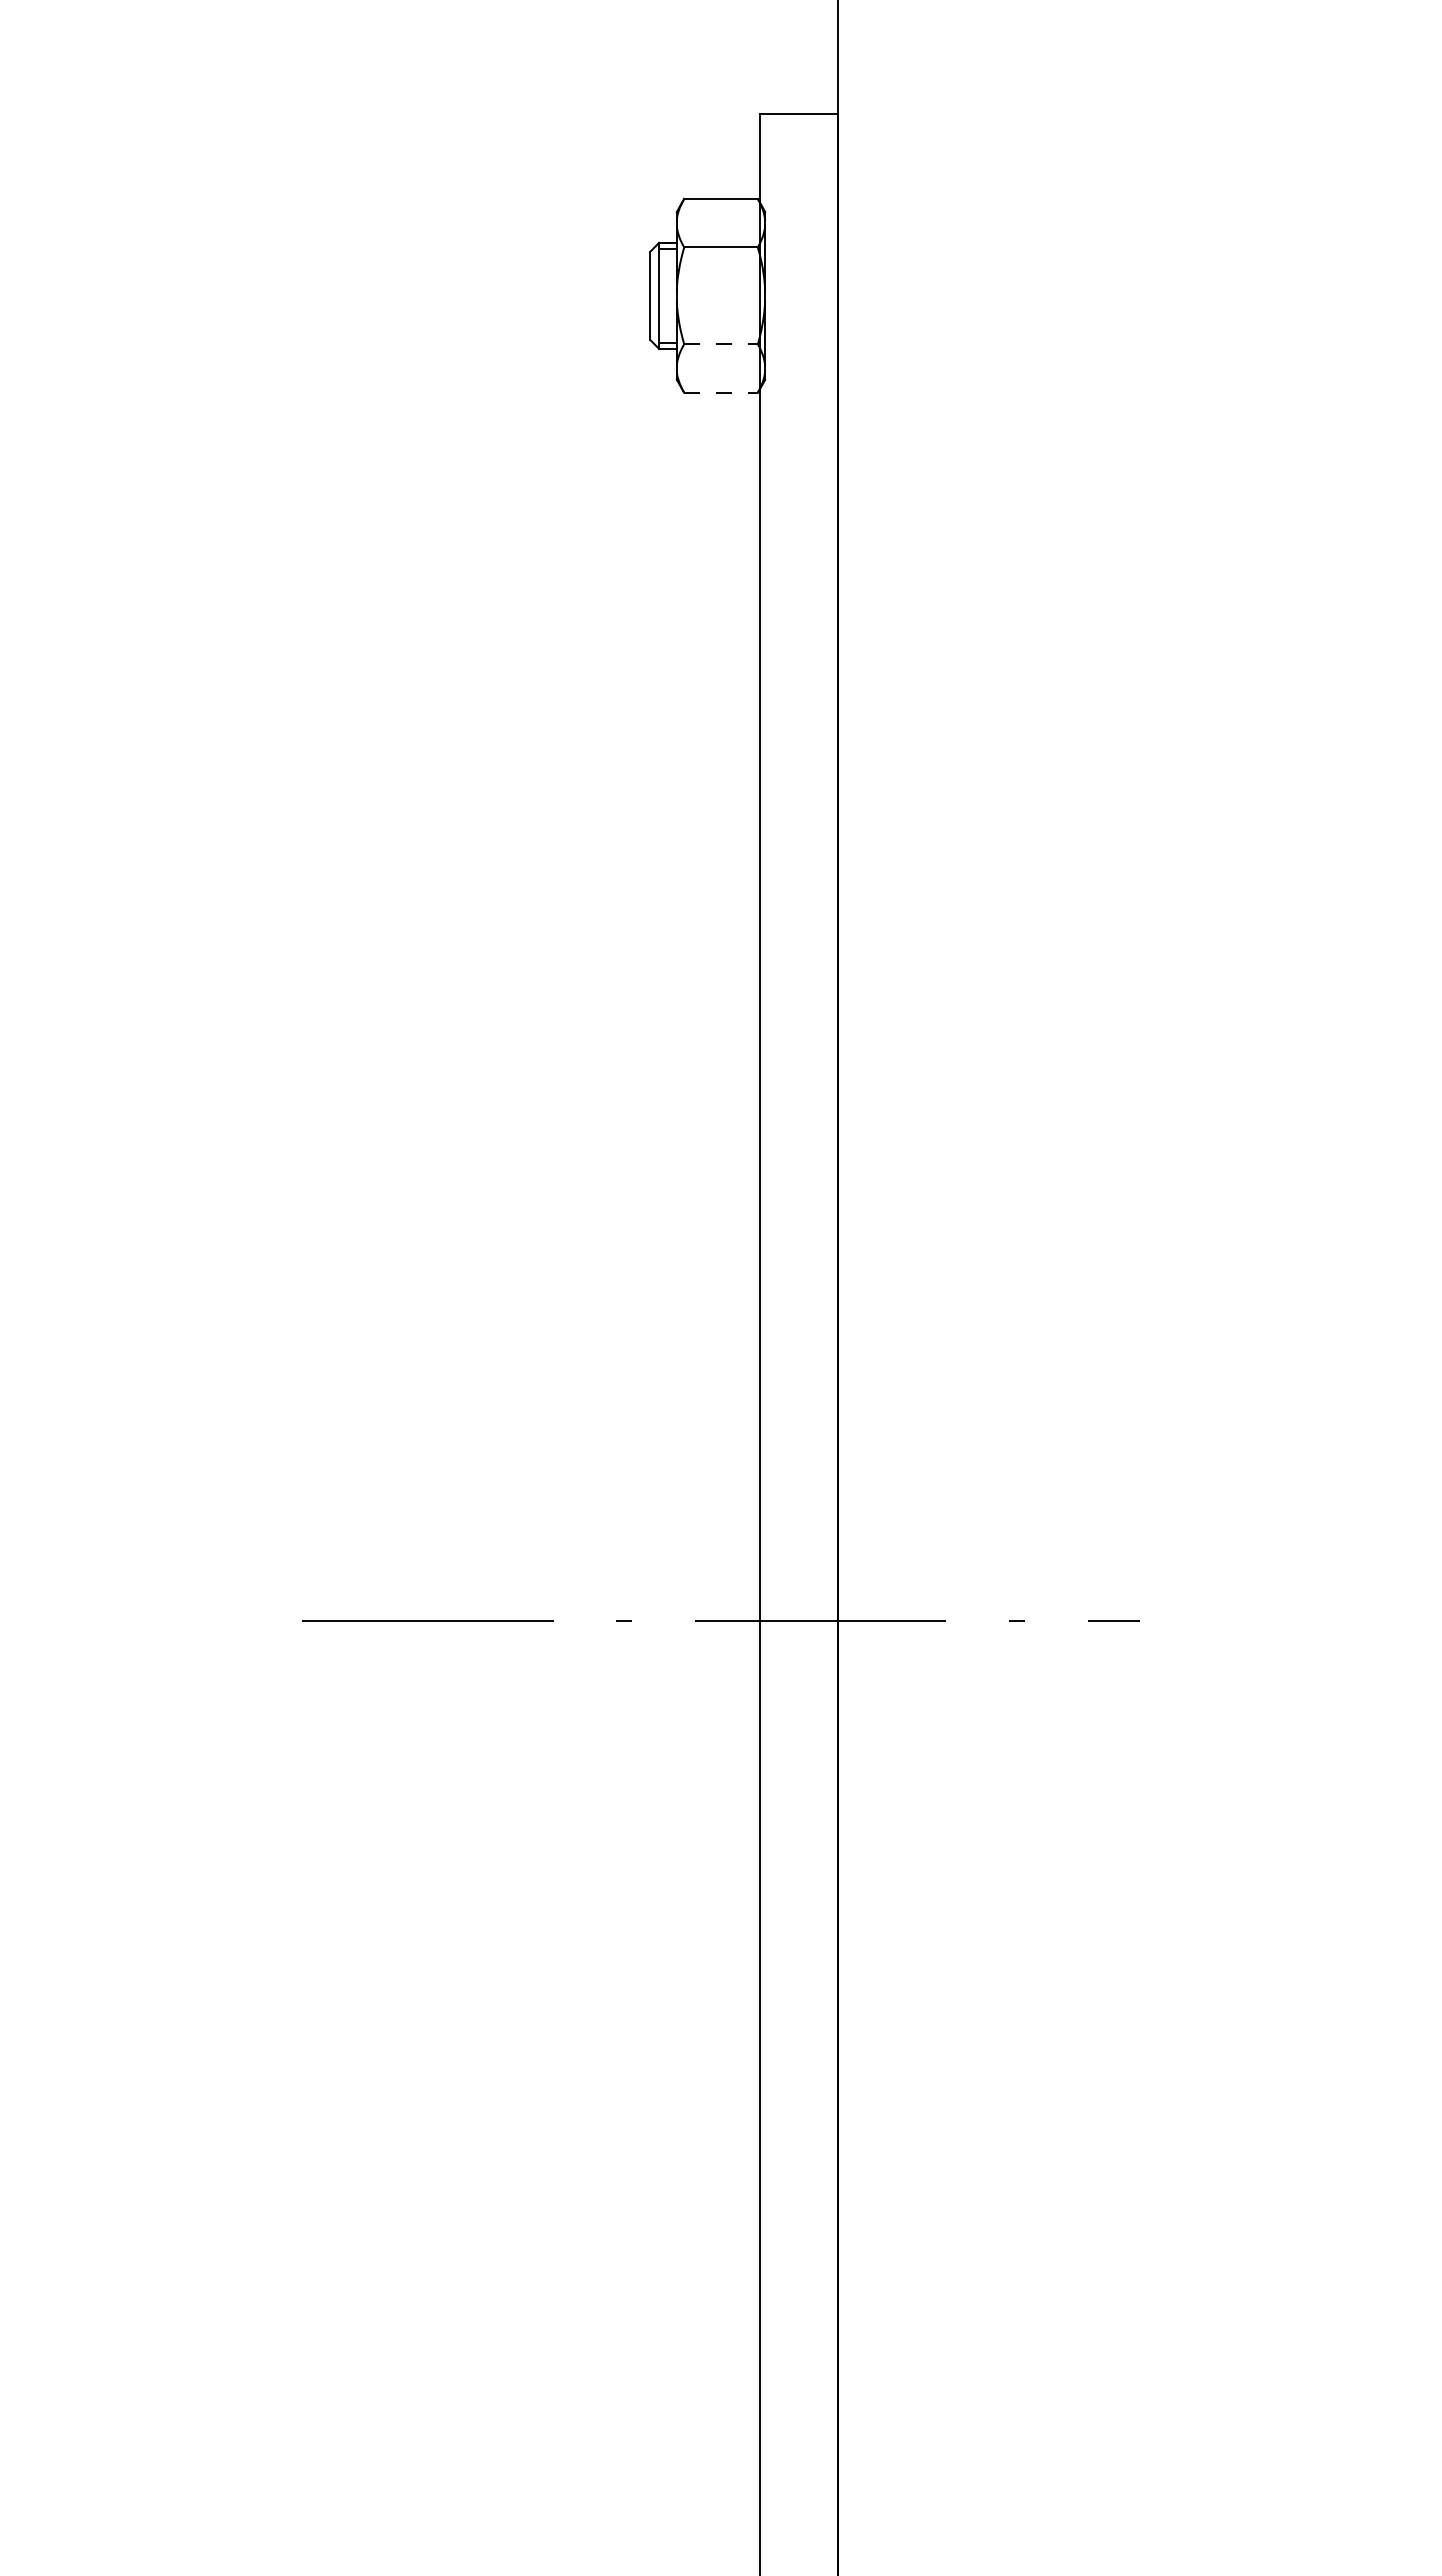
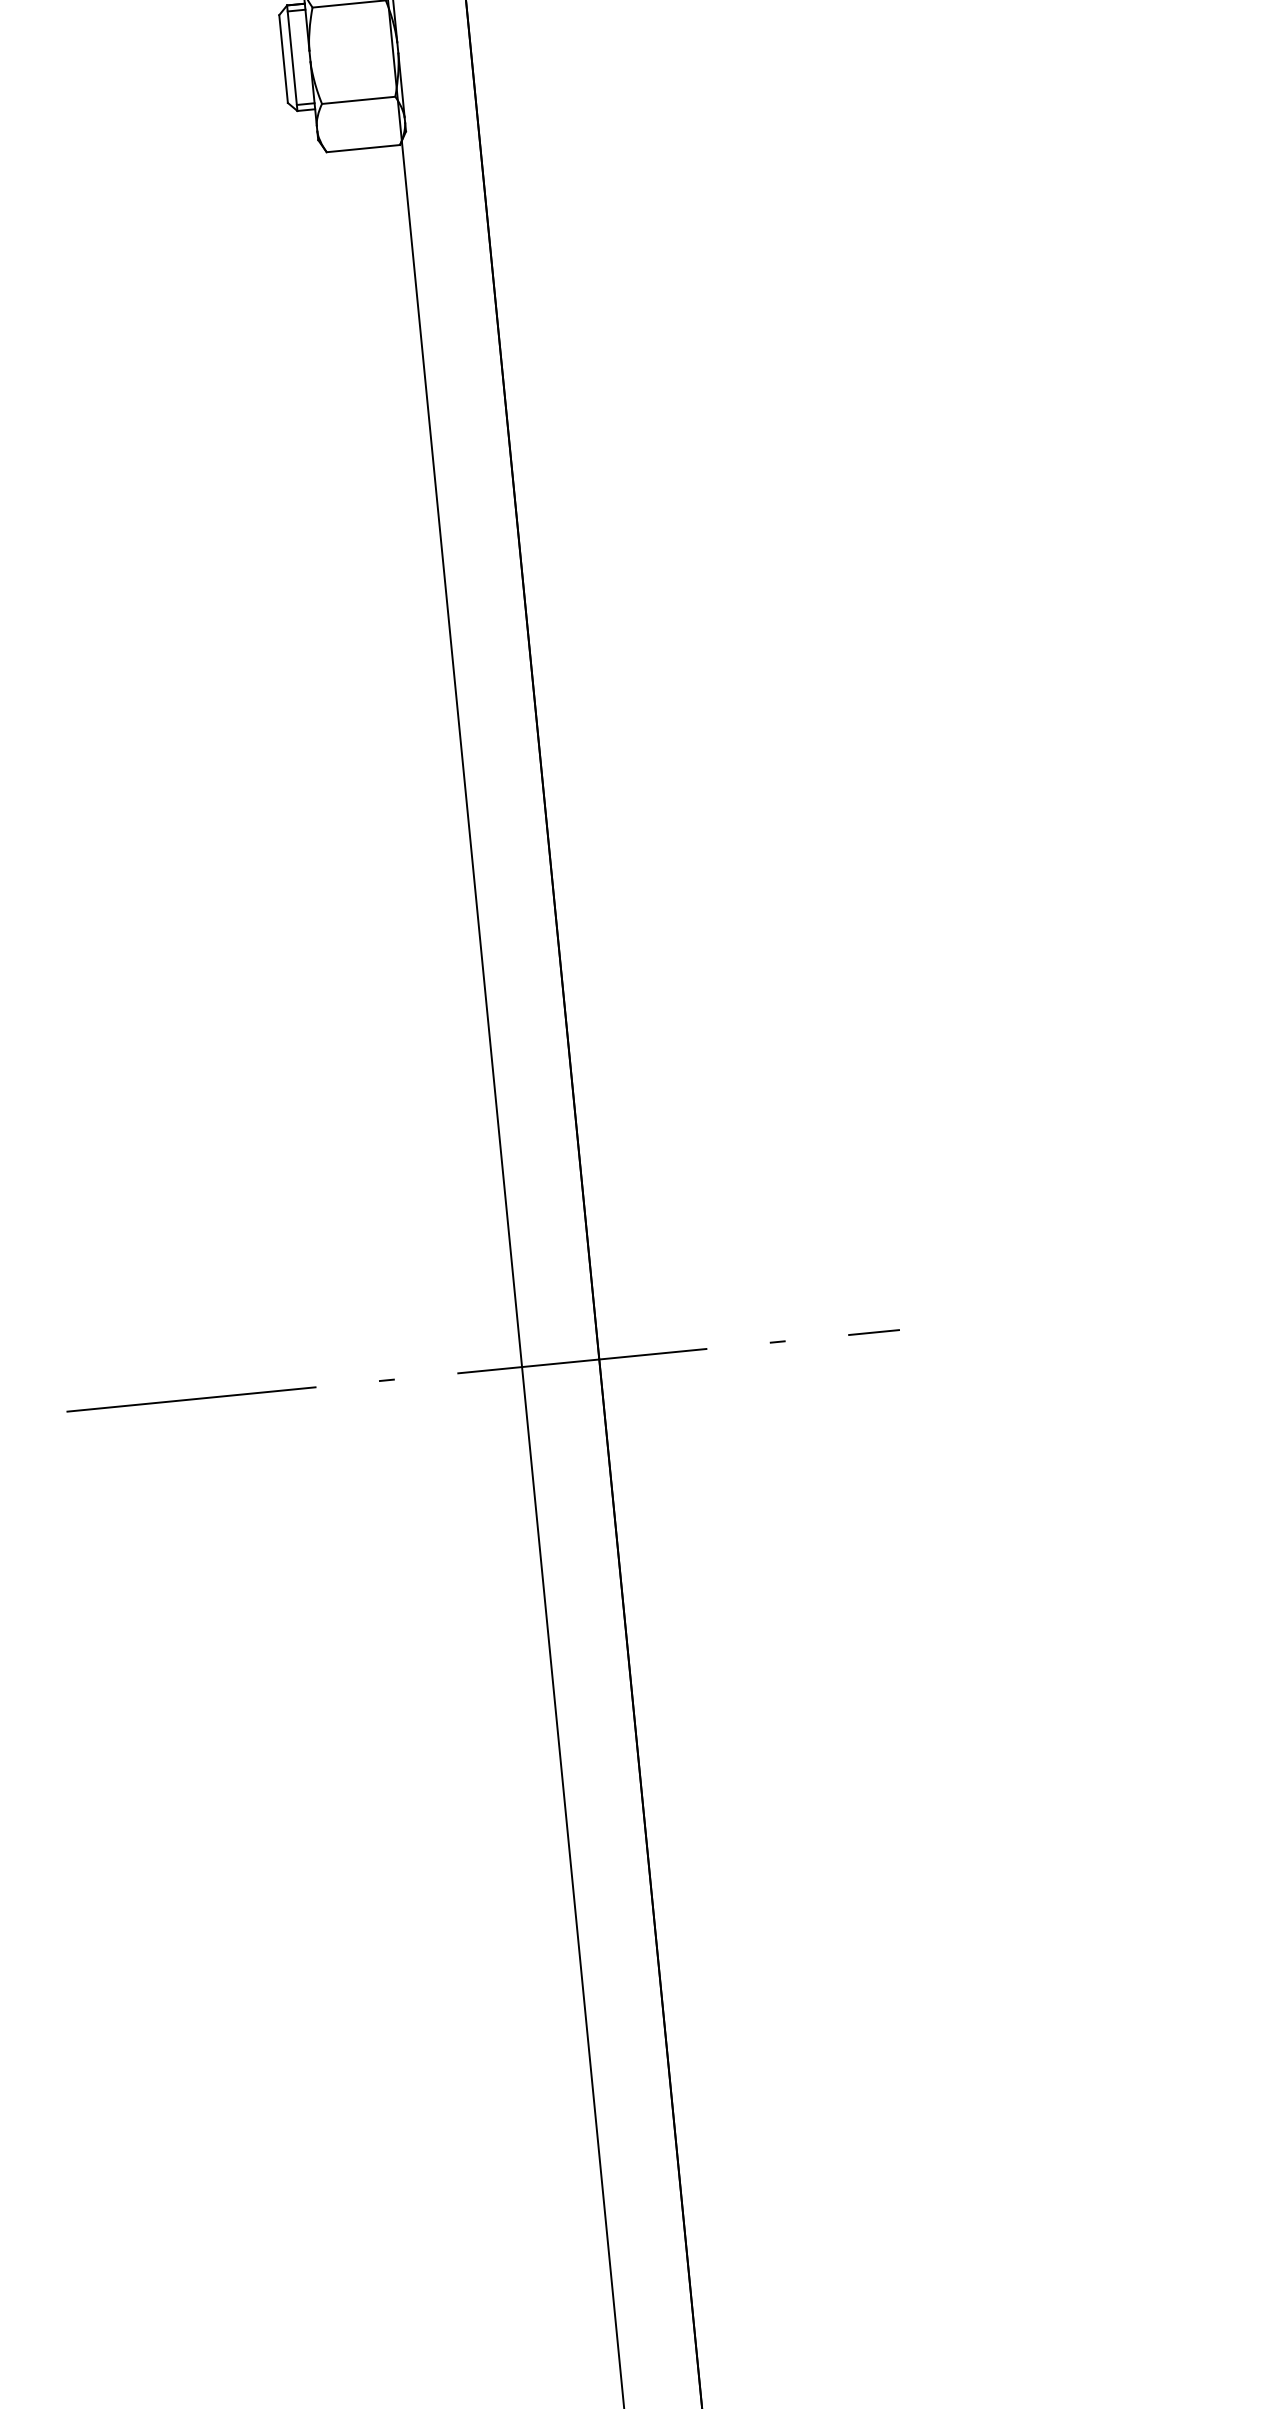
line: (721, 344) -> (359, 100), dashed -> solid
line: (721, 392) -> (363, 148), dashed -> solid

